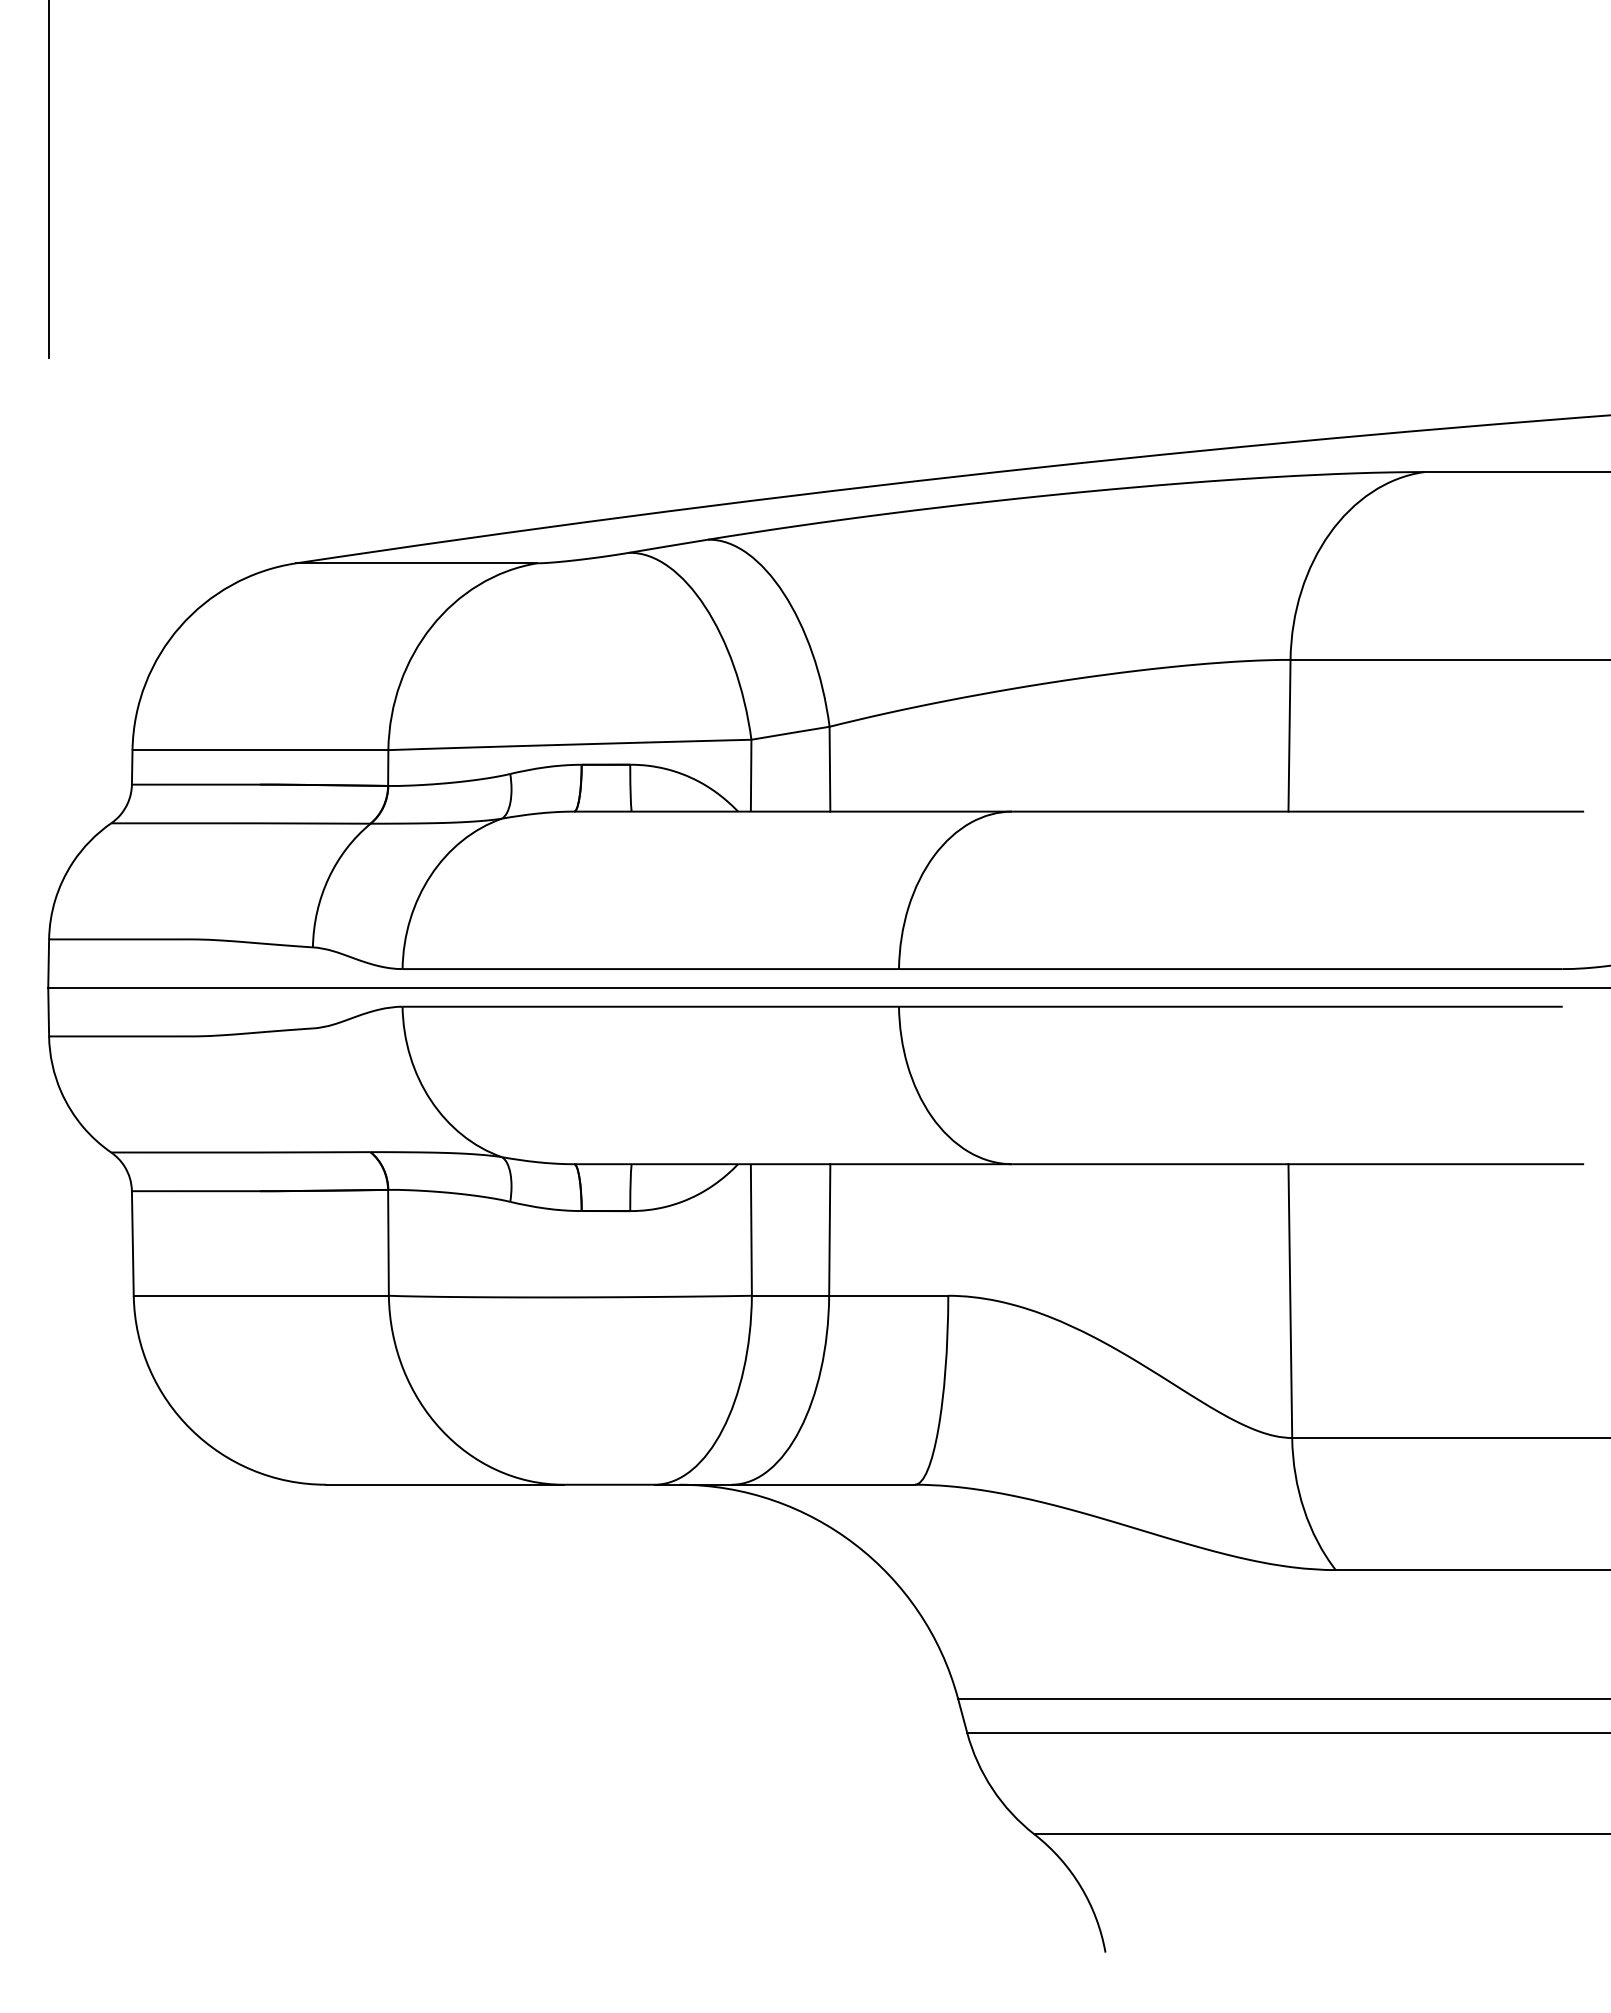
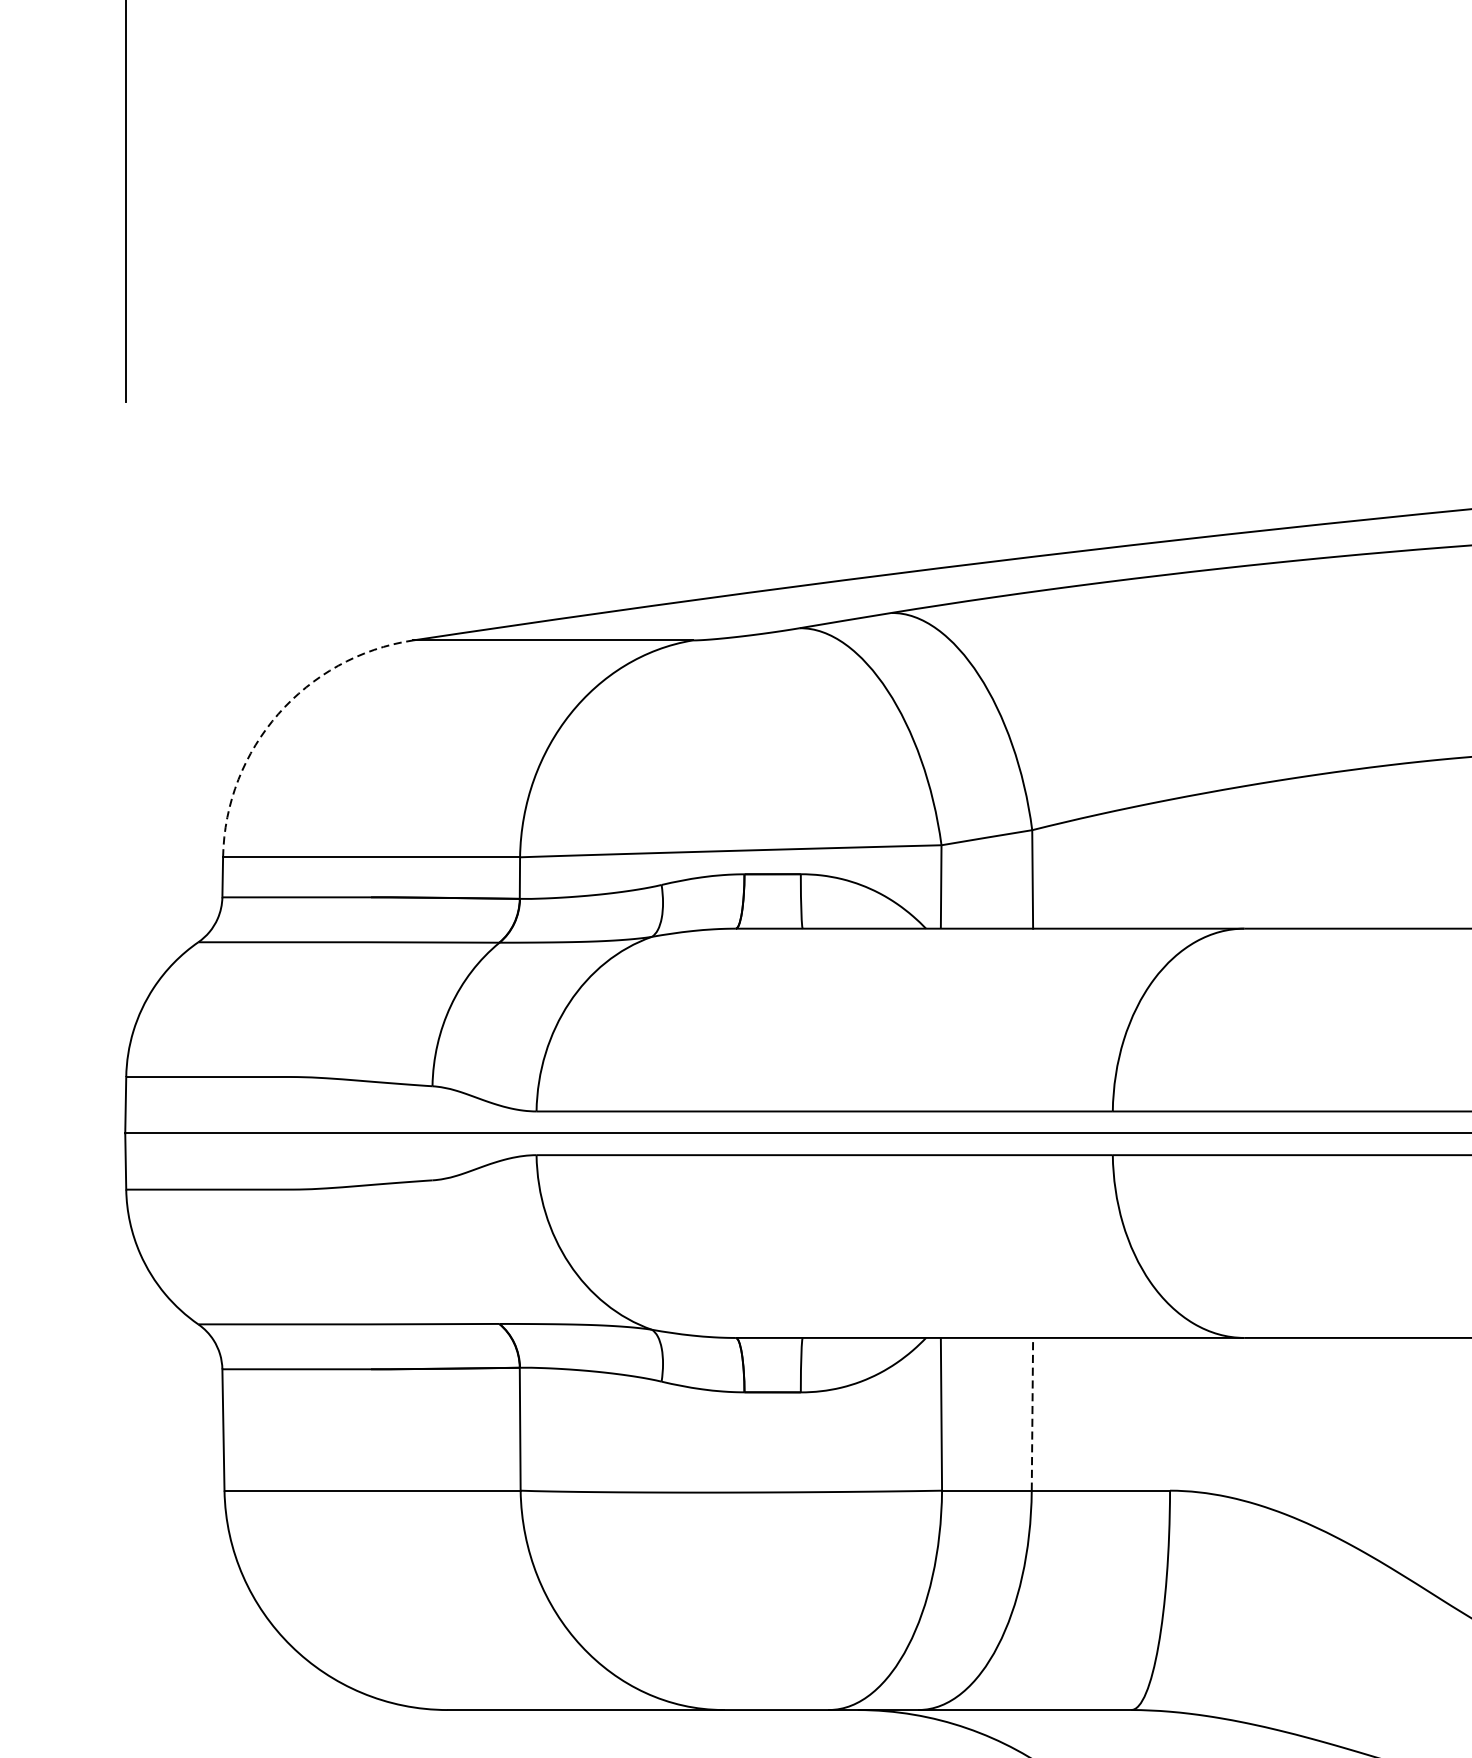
arc: (180, 626) -> (278, 713), solid -> dashed
line: (829, 1230) -> (1032, 1414), solid -> dashed

